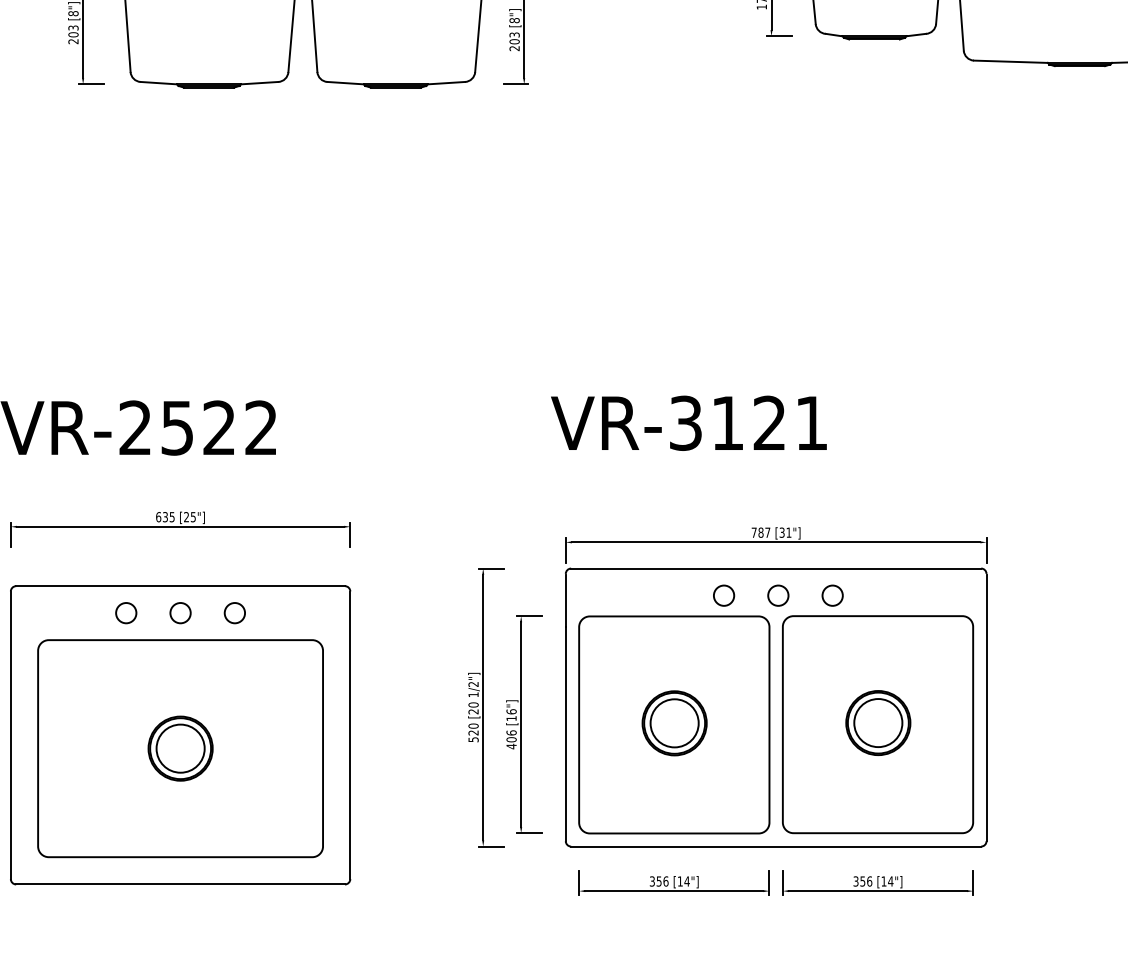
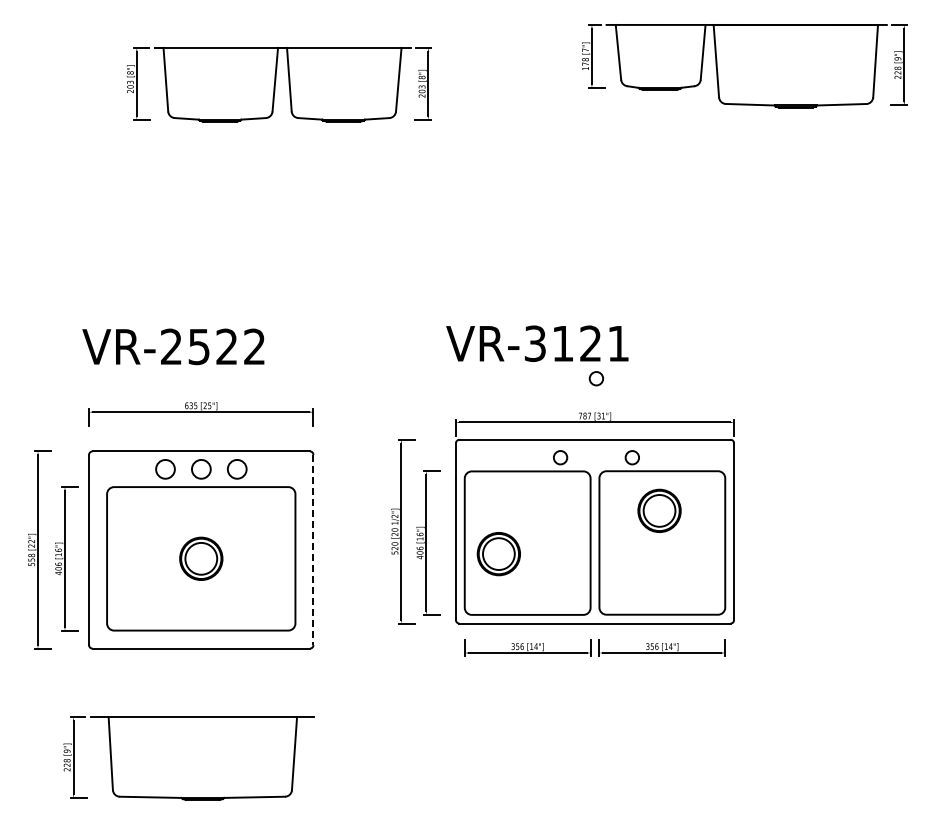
circle: (776, 595) -> (595, 378), moved
circle: (124, 612) -> (164, 468), size x1.4
circle: (179, 612) -> (200, 468), size x1.4
circle: (233, 612) -> (236, 468), size x1.4
part: (878, 722) -> (659, 510), moved
part: (674, 723) -> (498, 554), moved
line: (350, 736) -> (313, 550), solid -> dashed

